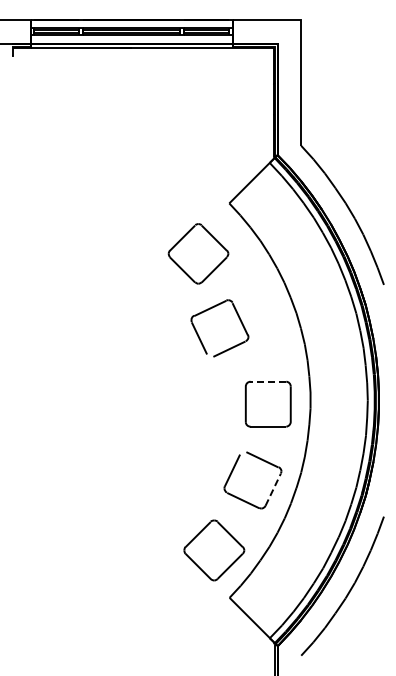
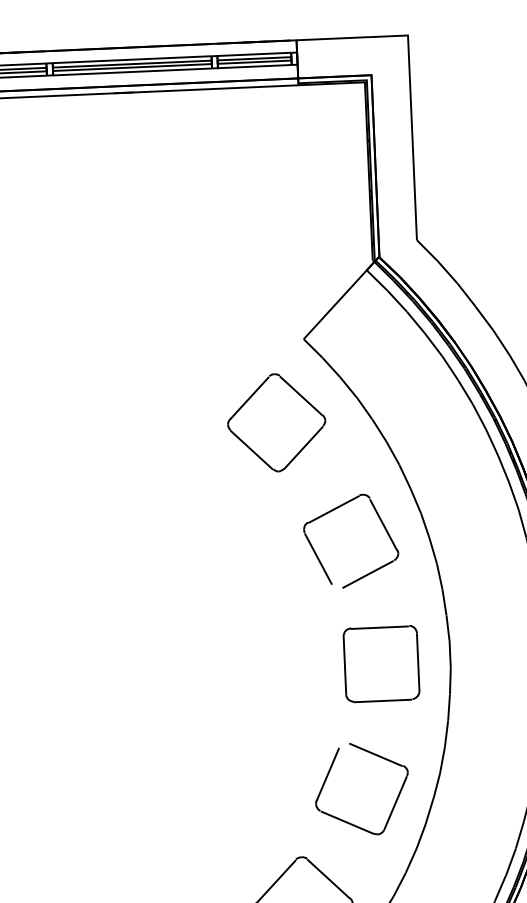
part: (198, 253) -> (276, 422), moved
part: (210, 309) -> (334, 511), moved
line: (268, 382) -> (380, 628), dashed -> solid
line: (273, 489) -> (396, 802), dashed -> solid

